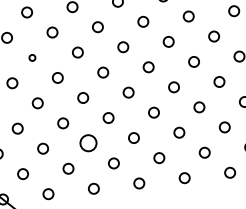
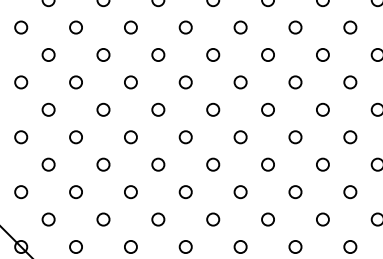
circle: (32, 58) -> (75, 82), size x1.67
circle: (88, 143) -> (130, 192), size x0.62

